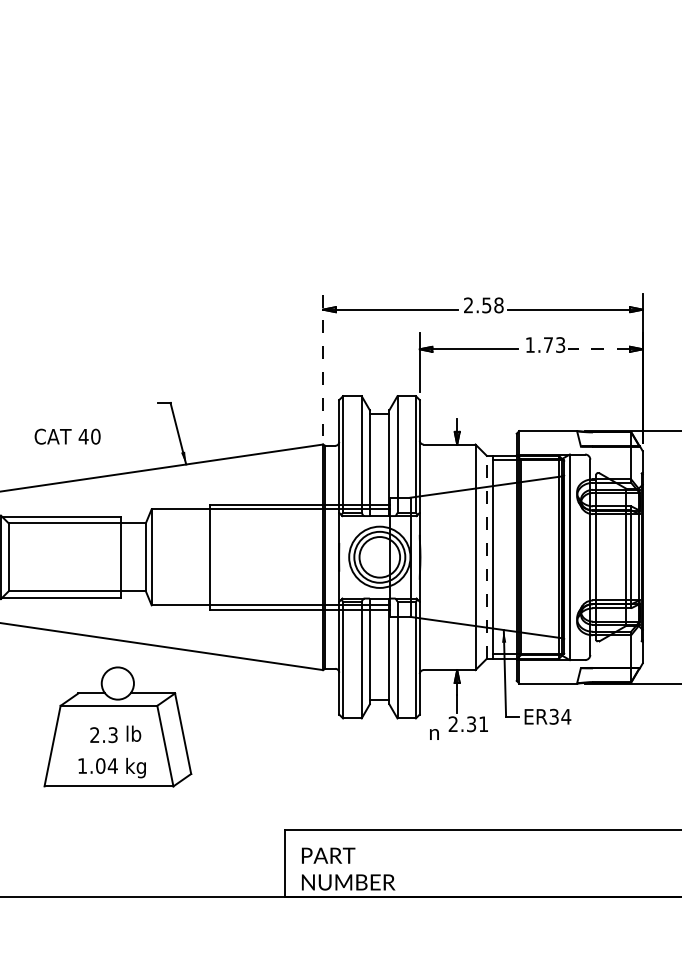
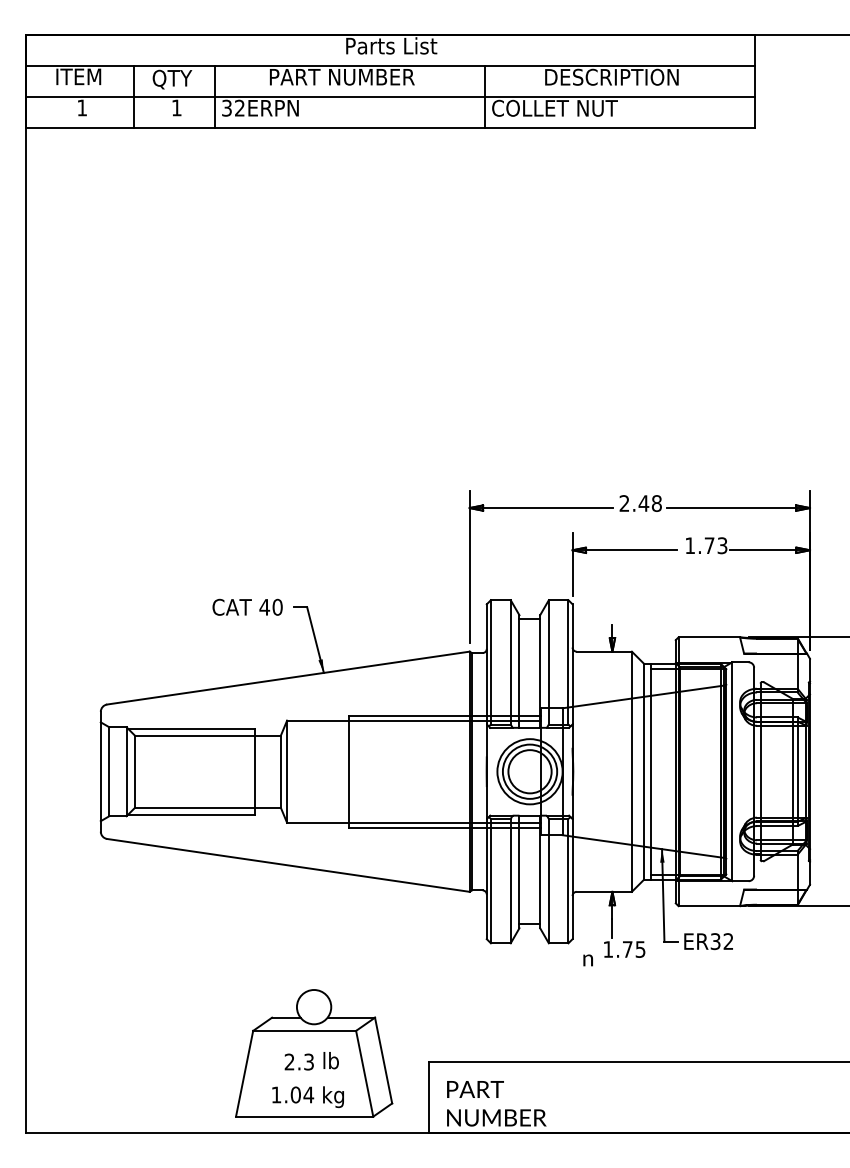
text: (486, 305) -> (643, 503), 2.58 -> 2.48
line: (598, 349) -> (762, 550), dashed -> solid
line: (322, 364) -> (469, 566), dashed -> solid
text: (67, 435) -> (247, 606), moved
line: (486, 557) -> (643, 771), dashed -> solid
text: (566, 716) -> (728, 941), ER34 -> ER32
text: (468, 724) -> (624, 949), 2.31 -> 1.75
part: (118, 727) -> (314, 1053), moved

